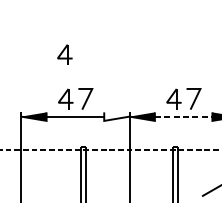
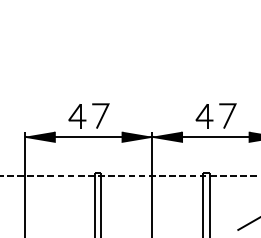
part: (65, 55) -> (76, 64), removed
fill: (116, 116) -> (137, 136), added
line: (183, 116) -> (215, 136), dashed -> solid

